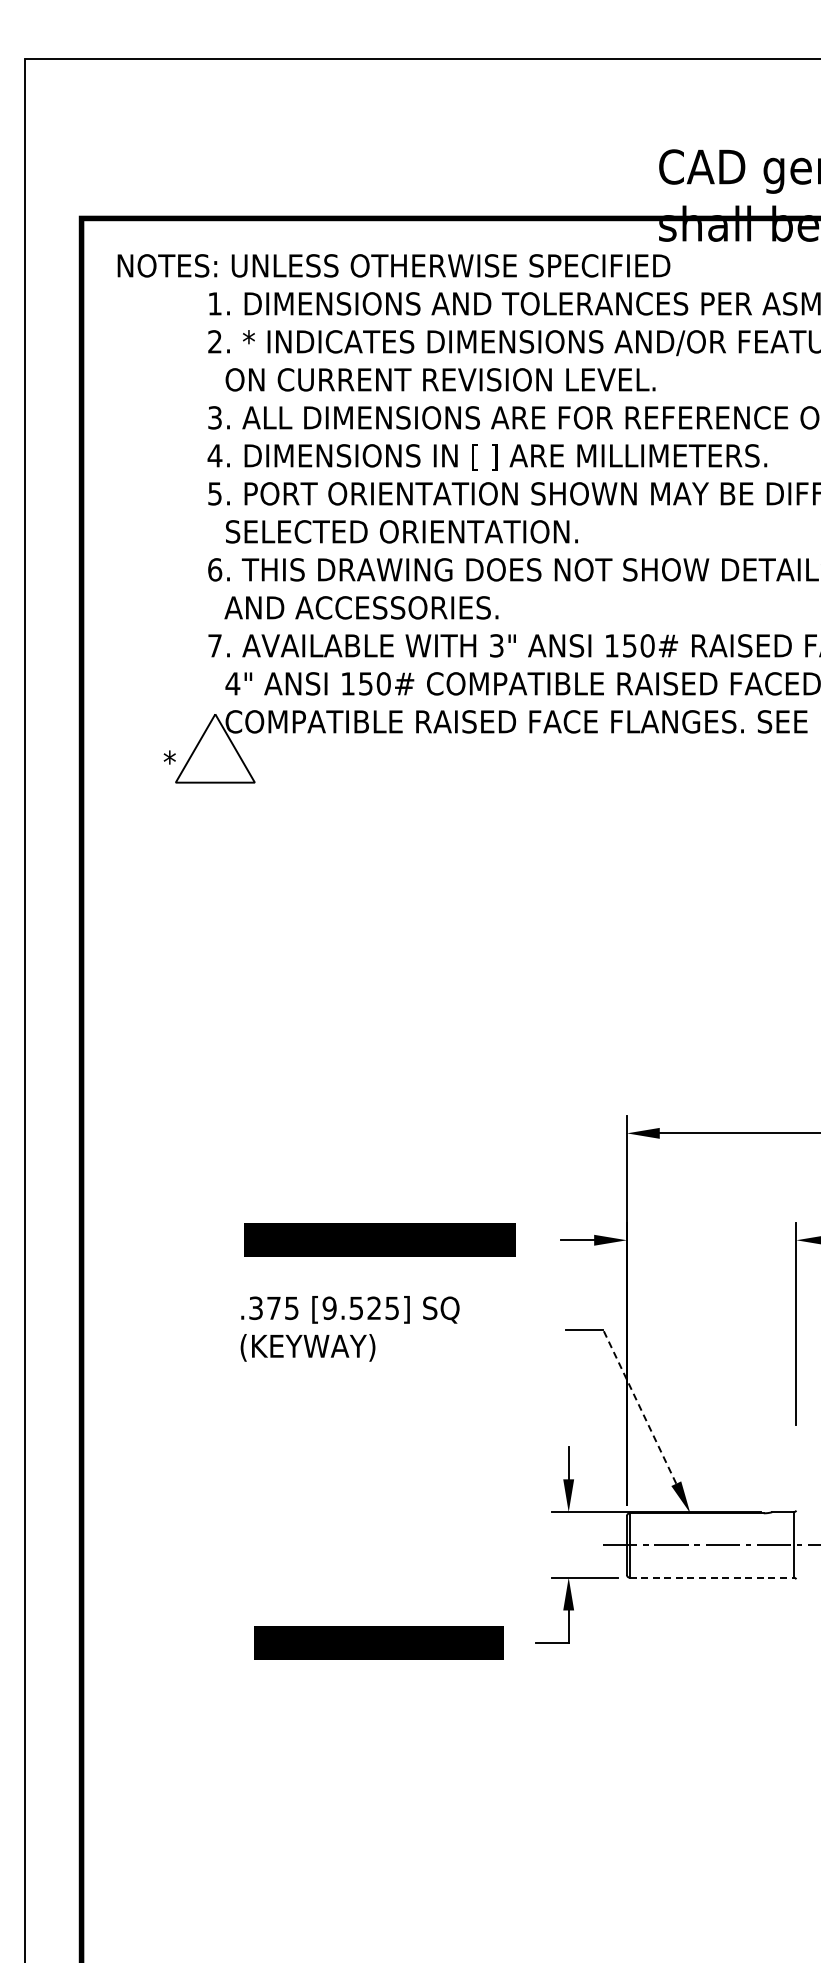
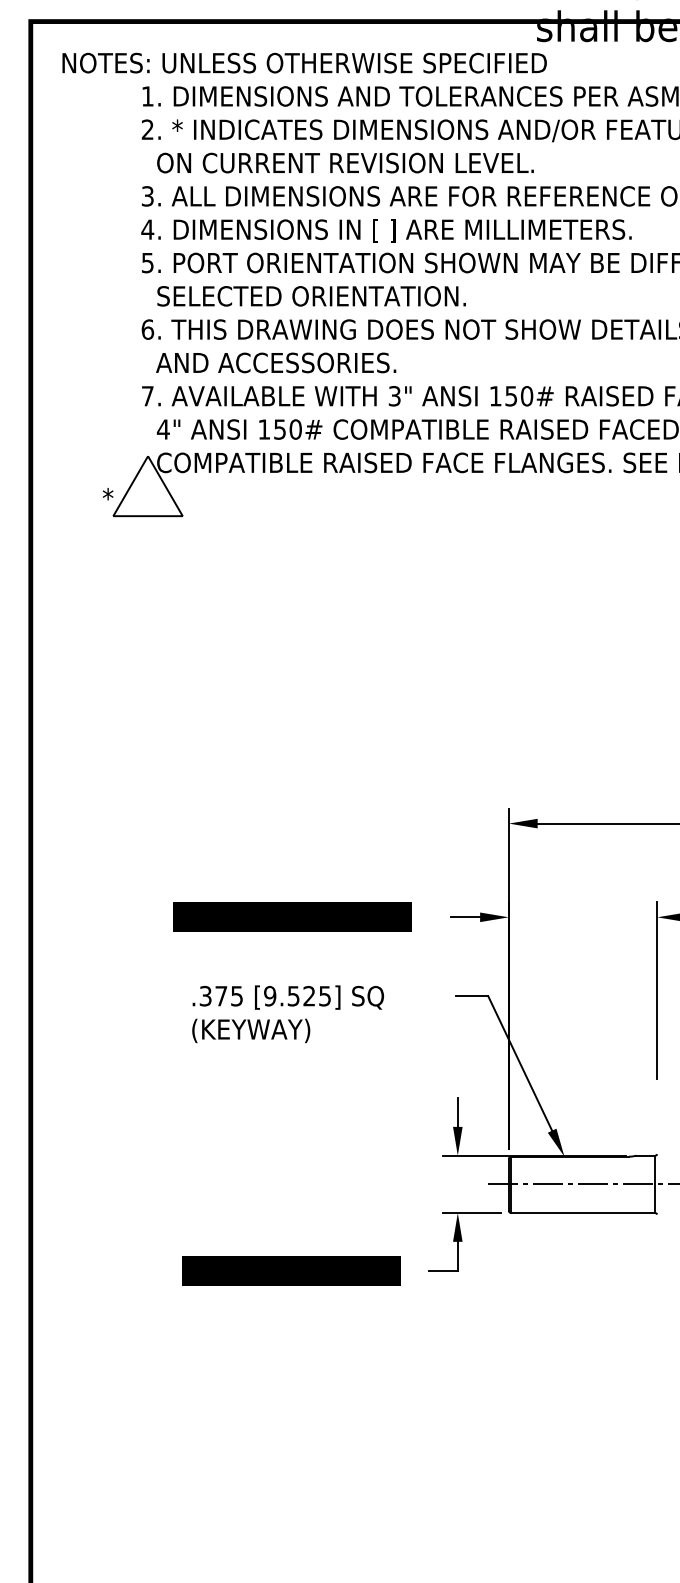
text: (349, 1328) -> (287, 1013), moved
line: (639, 1407) -> (519, 1063), dashed -> solid
line: (712, 1577) -> (583, 1212), dashed -> solid

